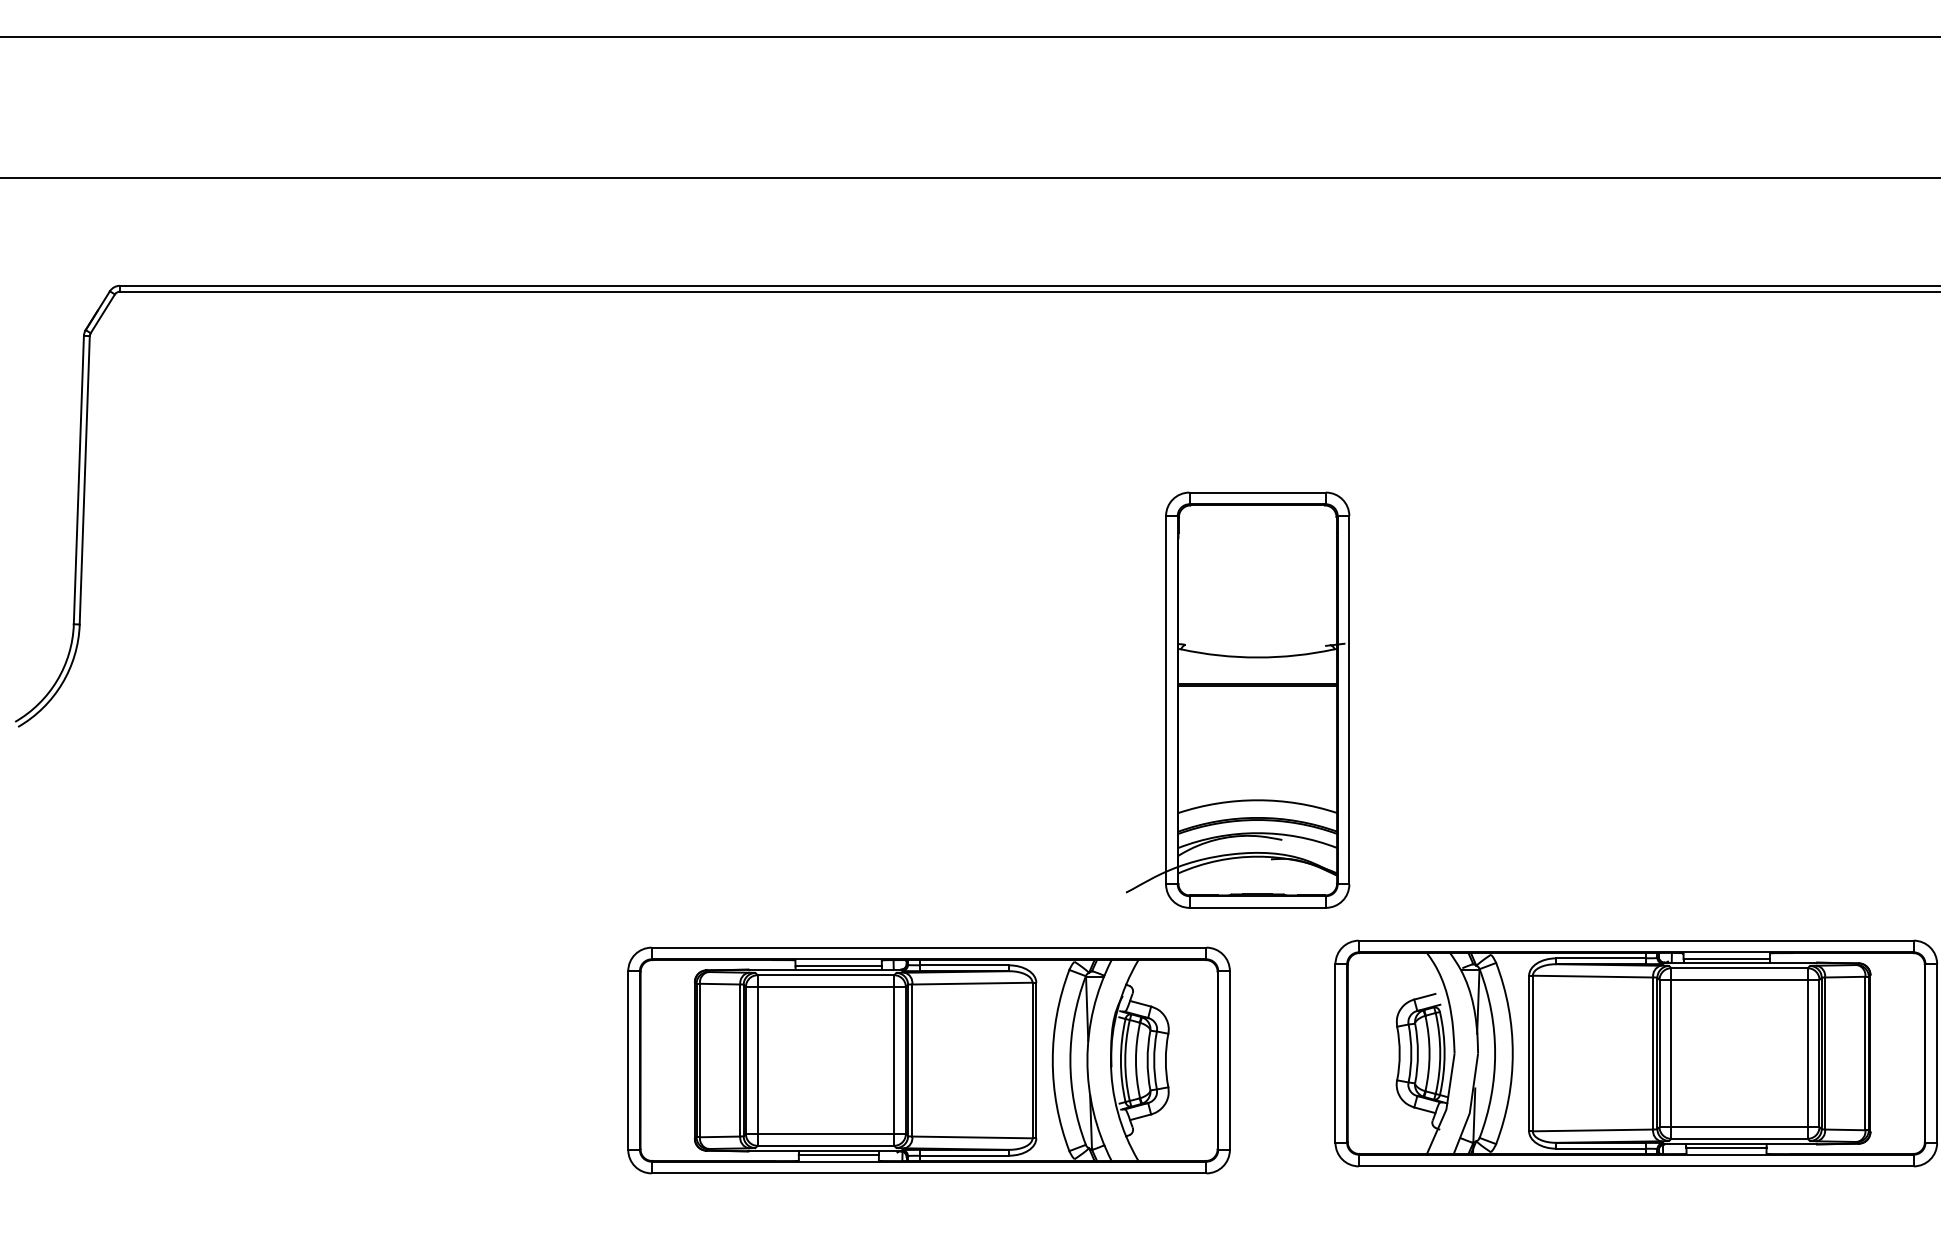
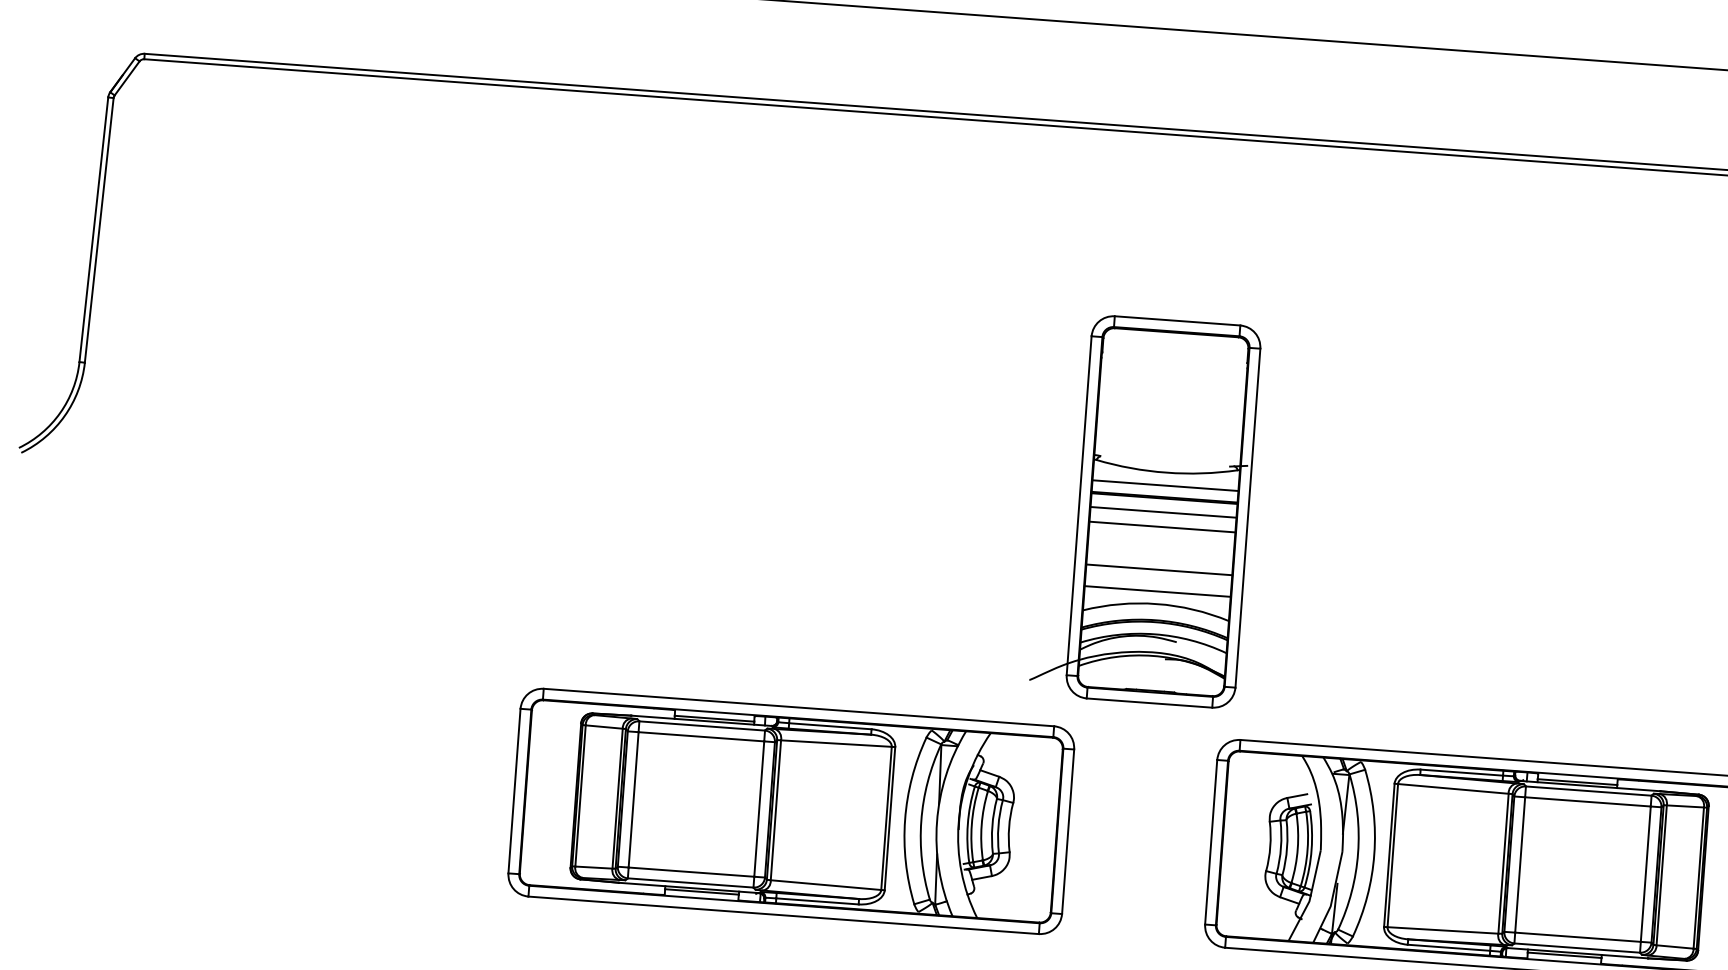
line: (1257, 671) -> (1165, 485), added
line: (1257, 700) -> (1163, 512), added
line: (1257, 716) -> (1162, 526), added
line: (1257, 763) -> (1159, 570), added
line: (1257, 786) -> (1157, 591), added
part: (928, 1060) -> (790, 811), moved

